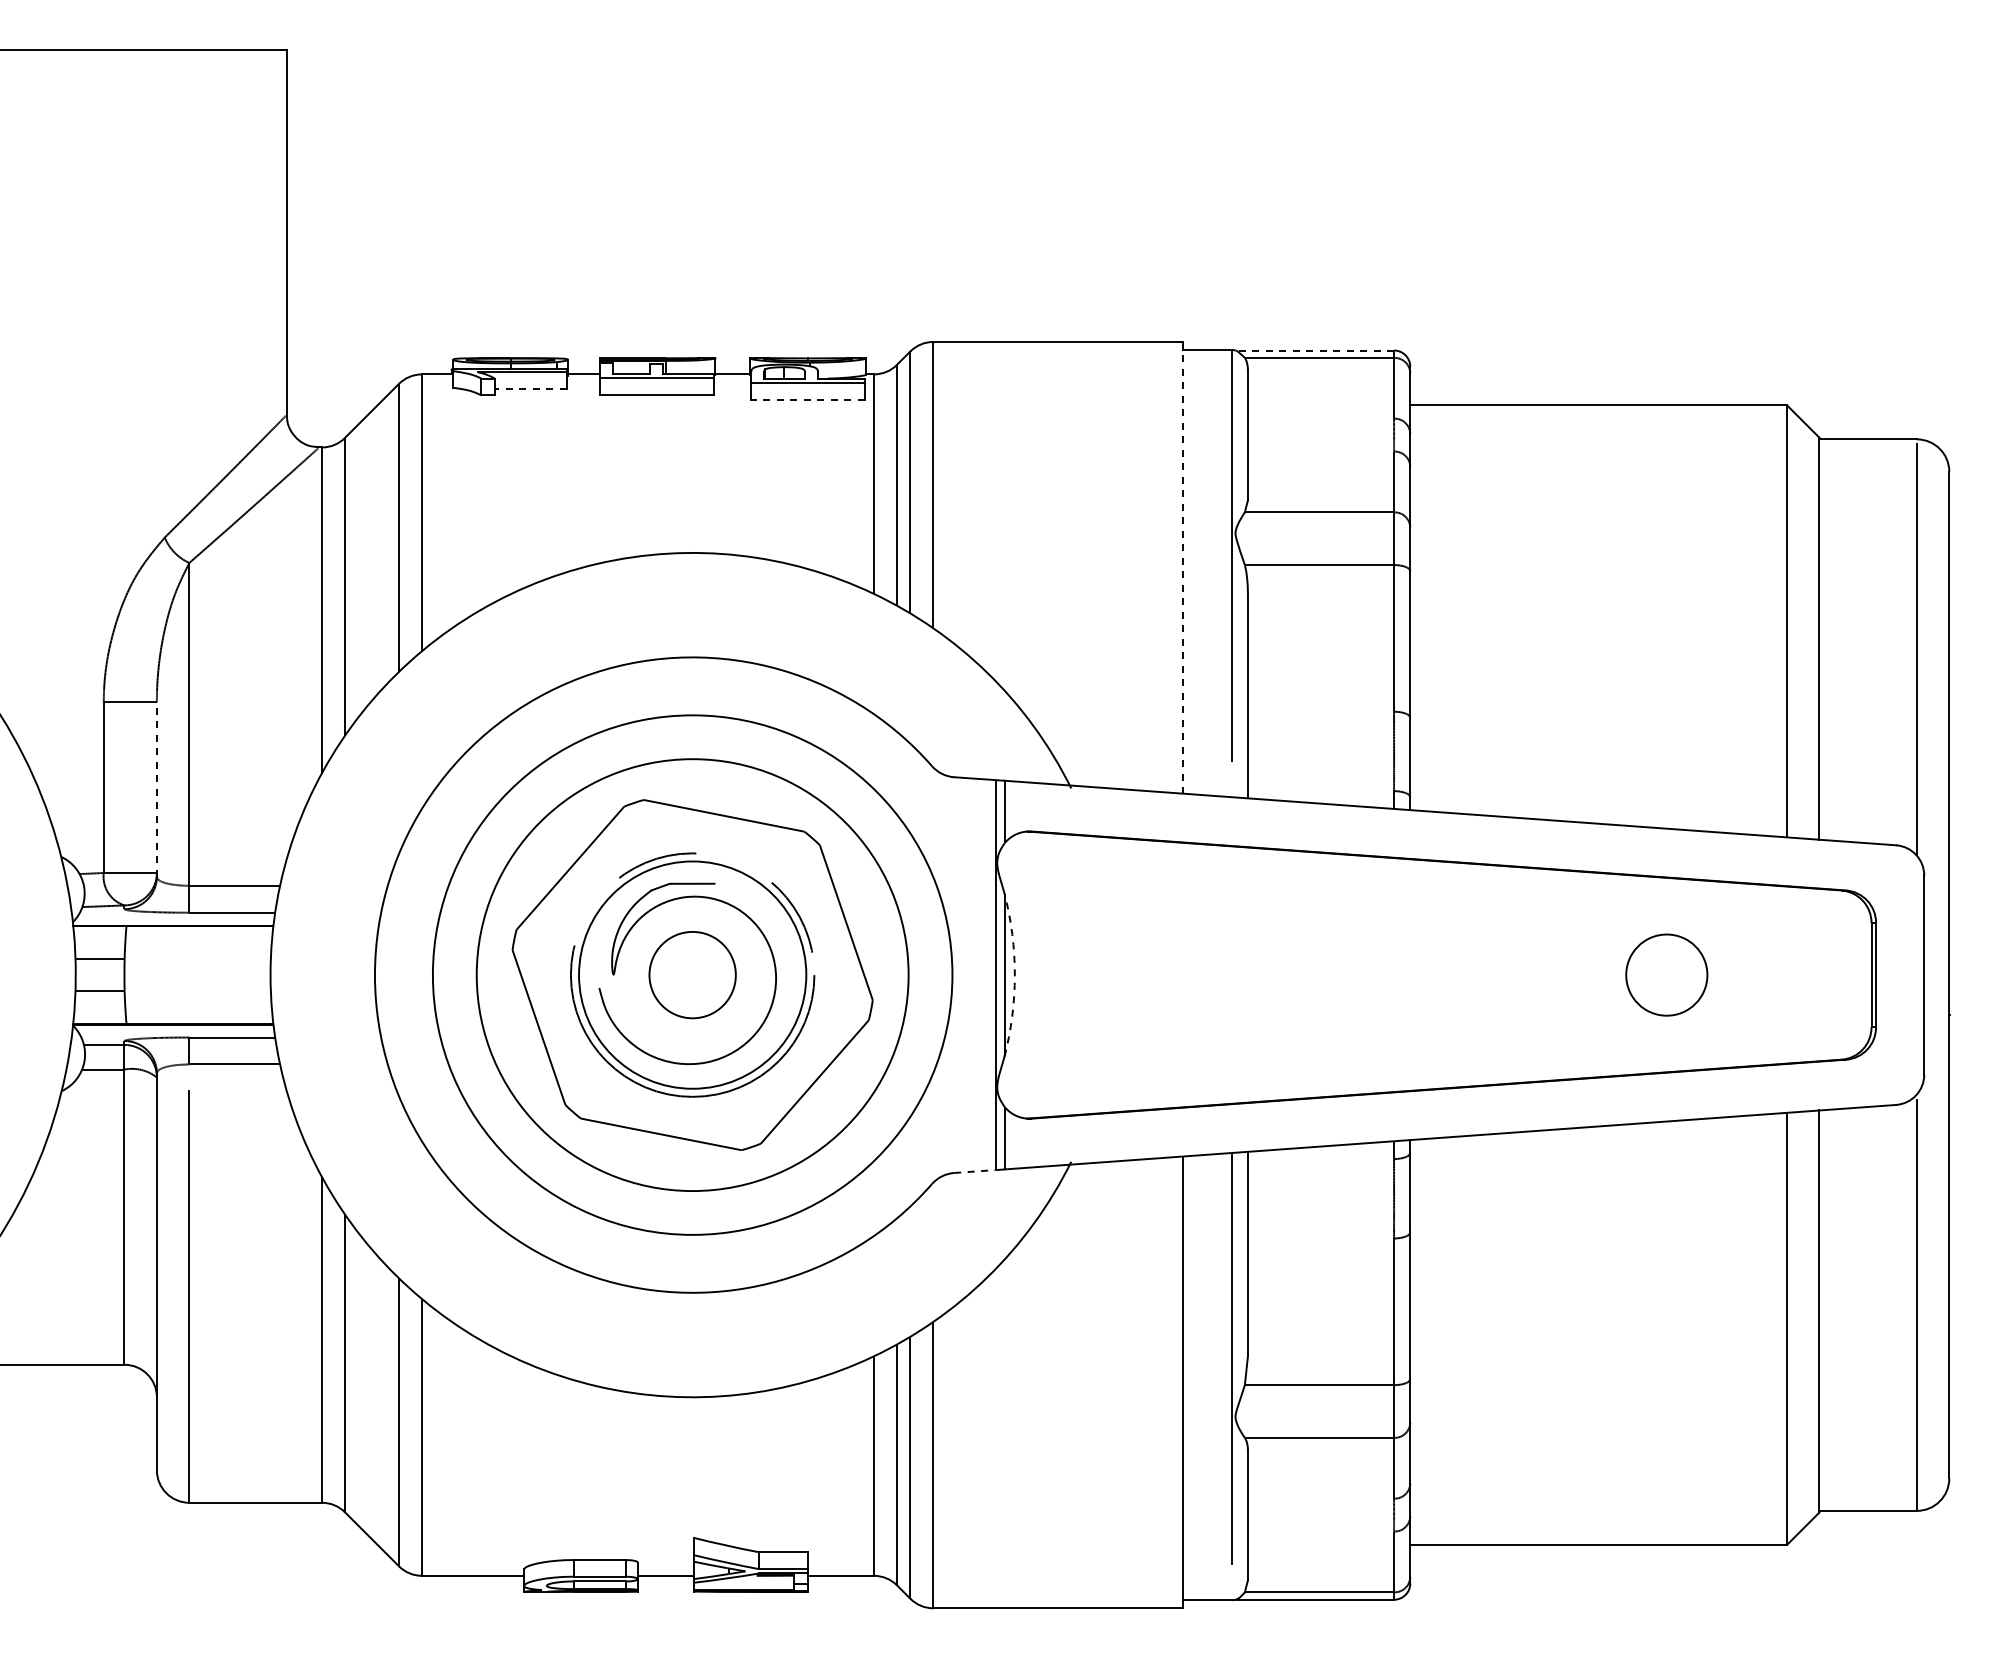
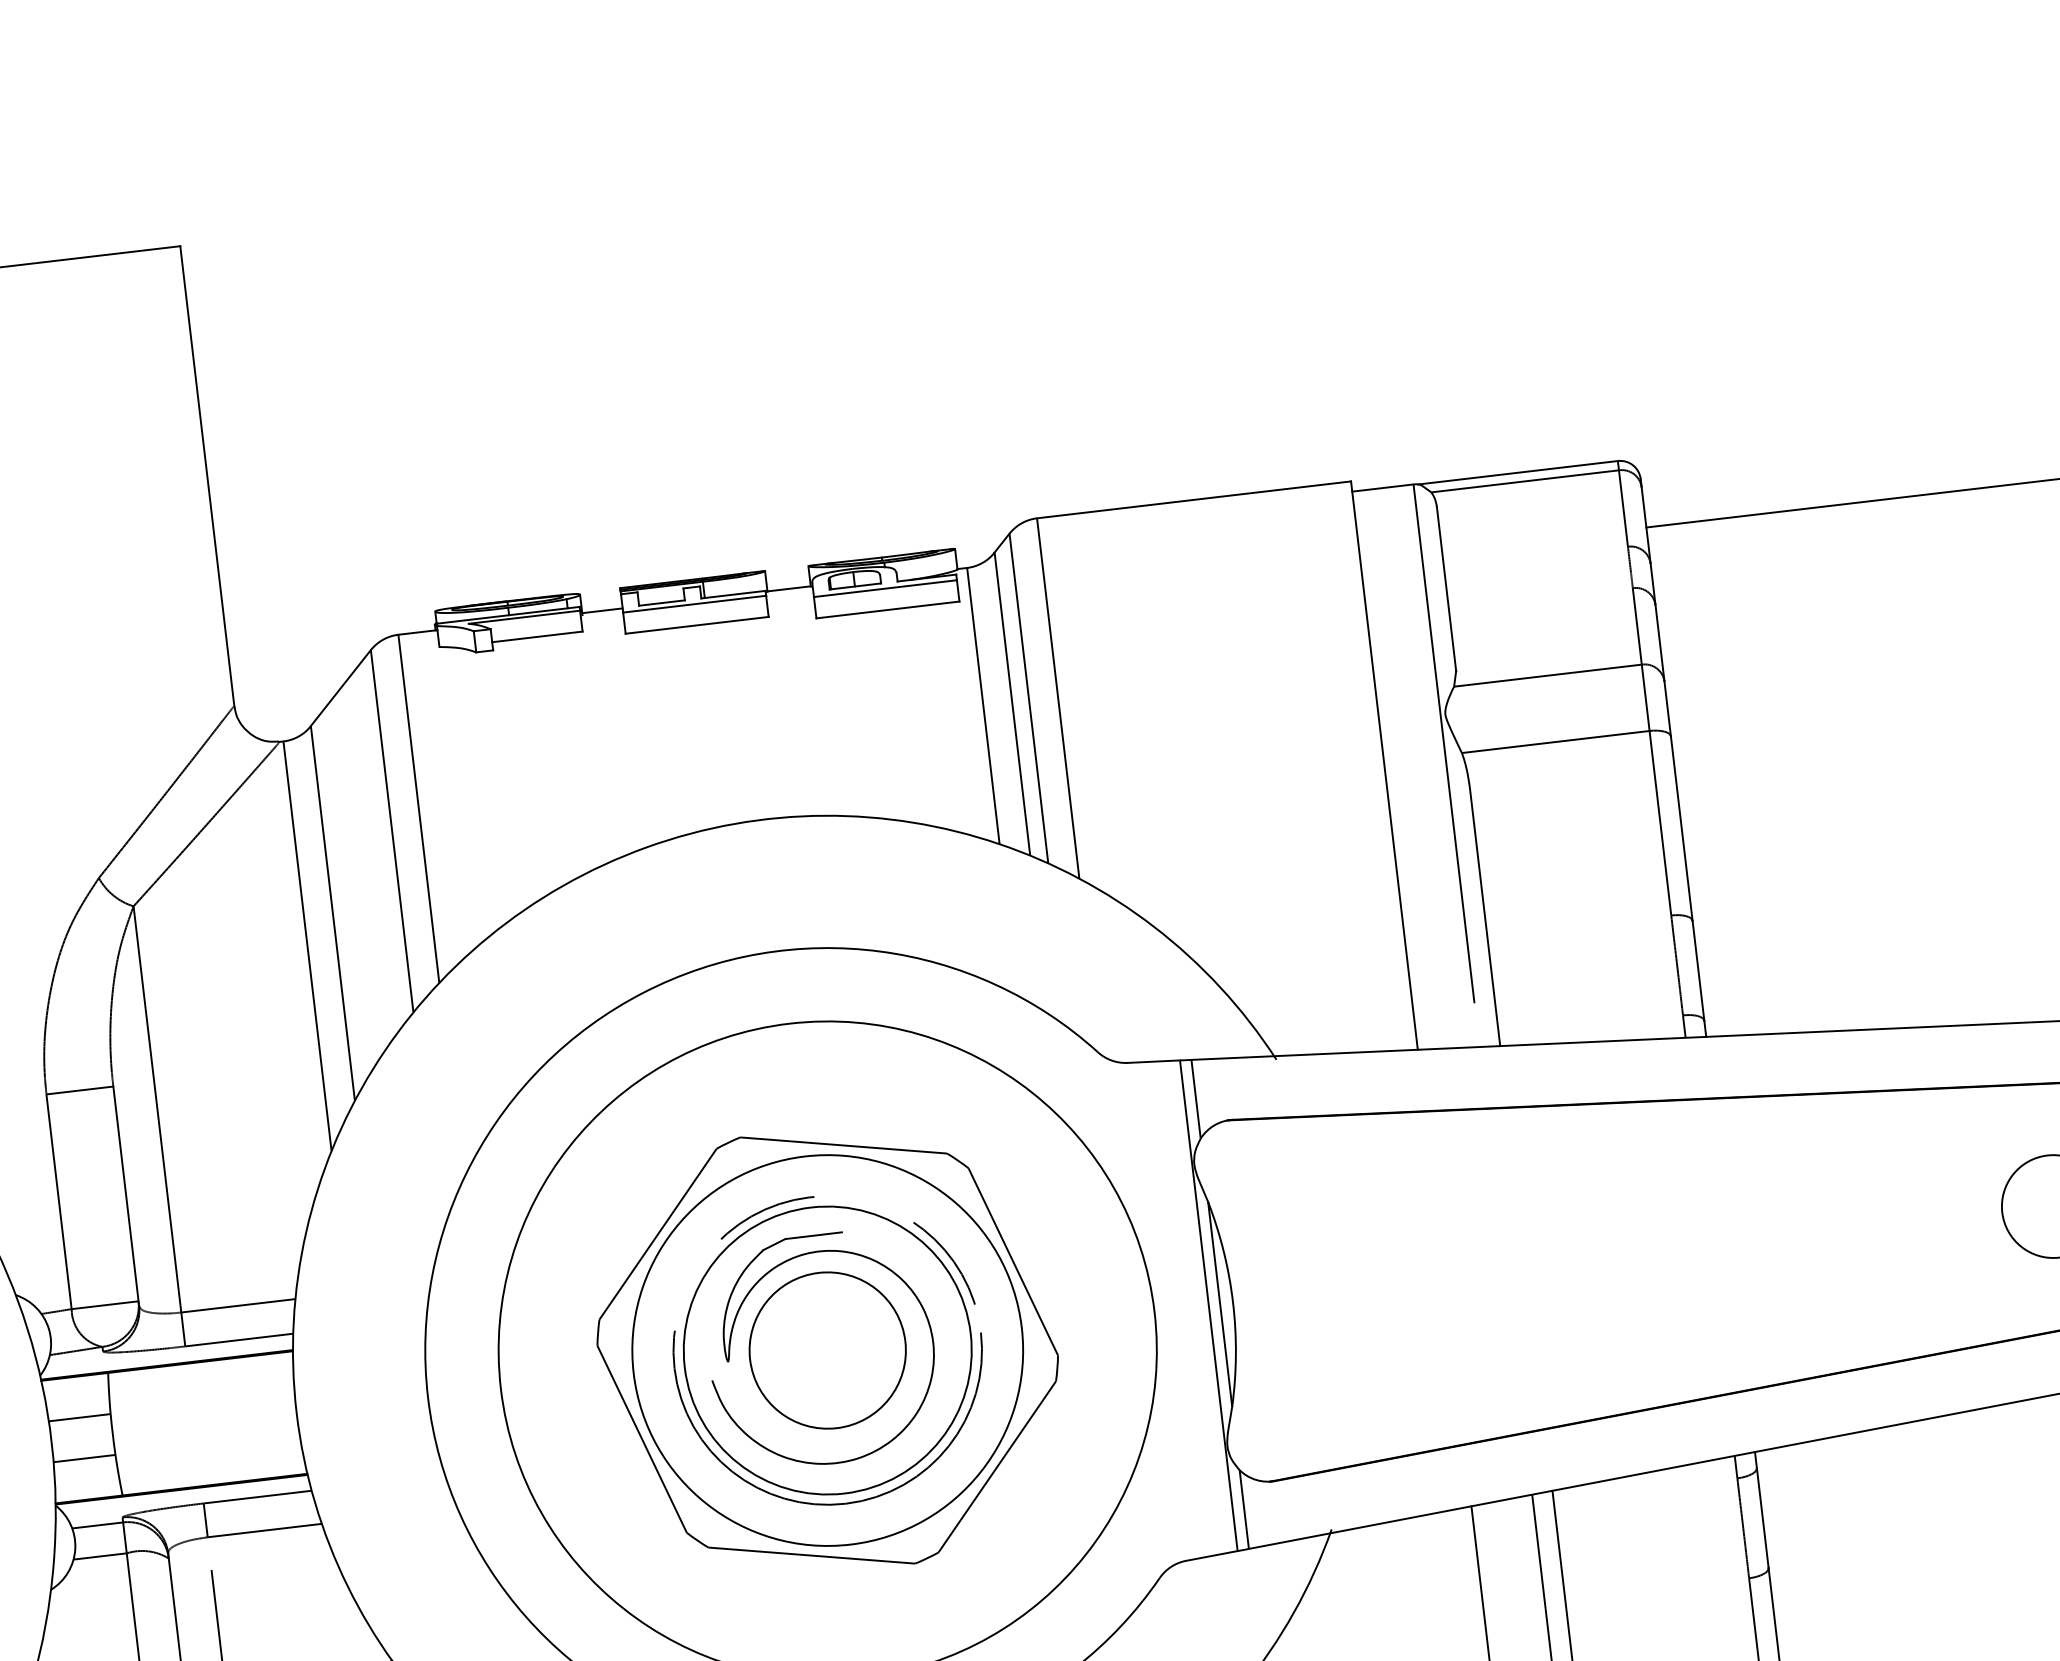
line: (1314, 350) -> (1517, 472), dashed -> solid
line: (530, 388) -> (537, 636), dashed -> solid
line: (808, 400) -> (888, 610), dashed -> solid
line: (1182, 567) -> (1383, 765), dashed -> solid
line: (156, 789) -> (125, 1196), dashed -> solid
circle: (692, 974) -> (827, 1349), size x0.71
circle: (692, 974) -> (827, 1349), size x1.43
arc: (1014, 975) -> (1232, 1303), dashed -> solid
line: (974, 1171) -> (1211, 1555), dashed -> solid

